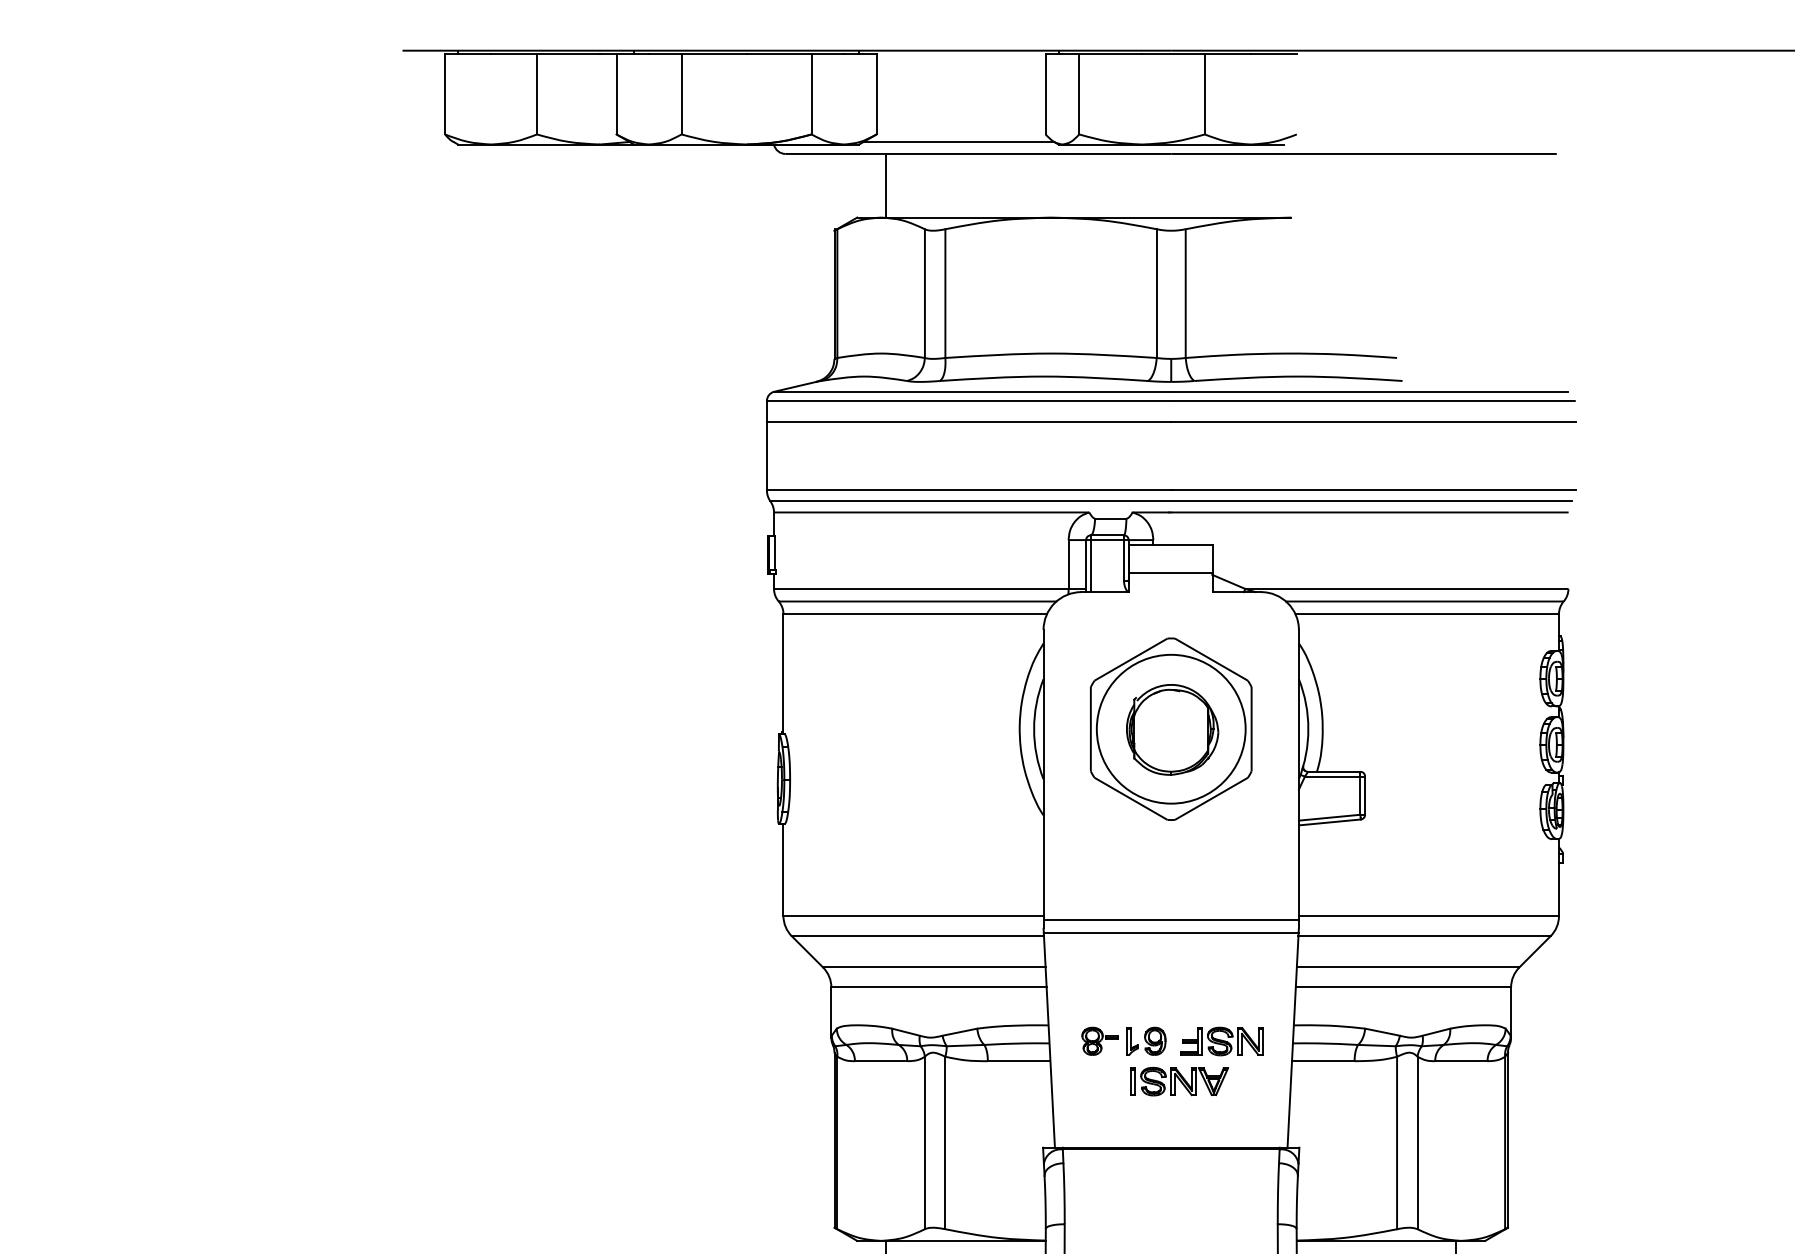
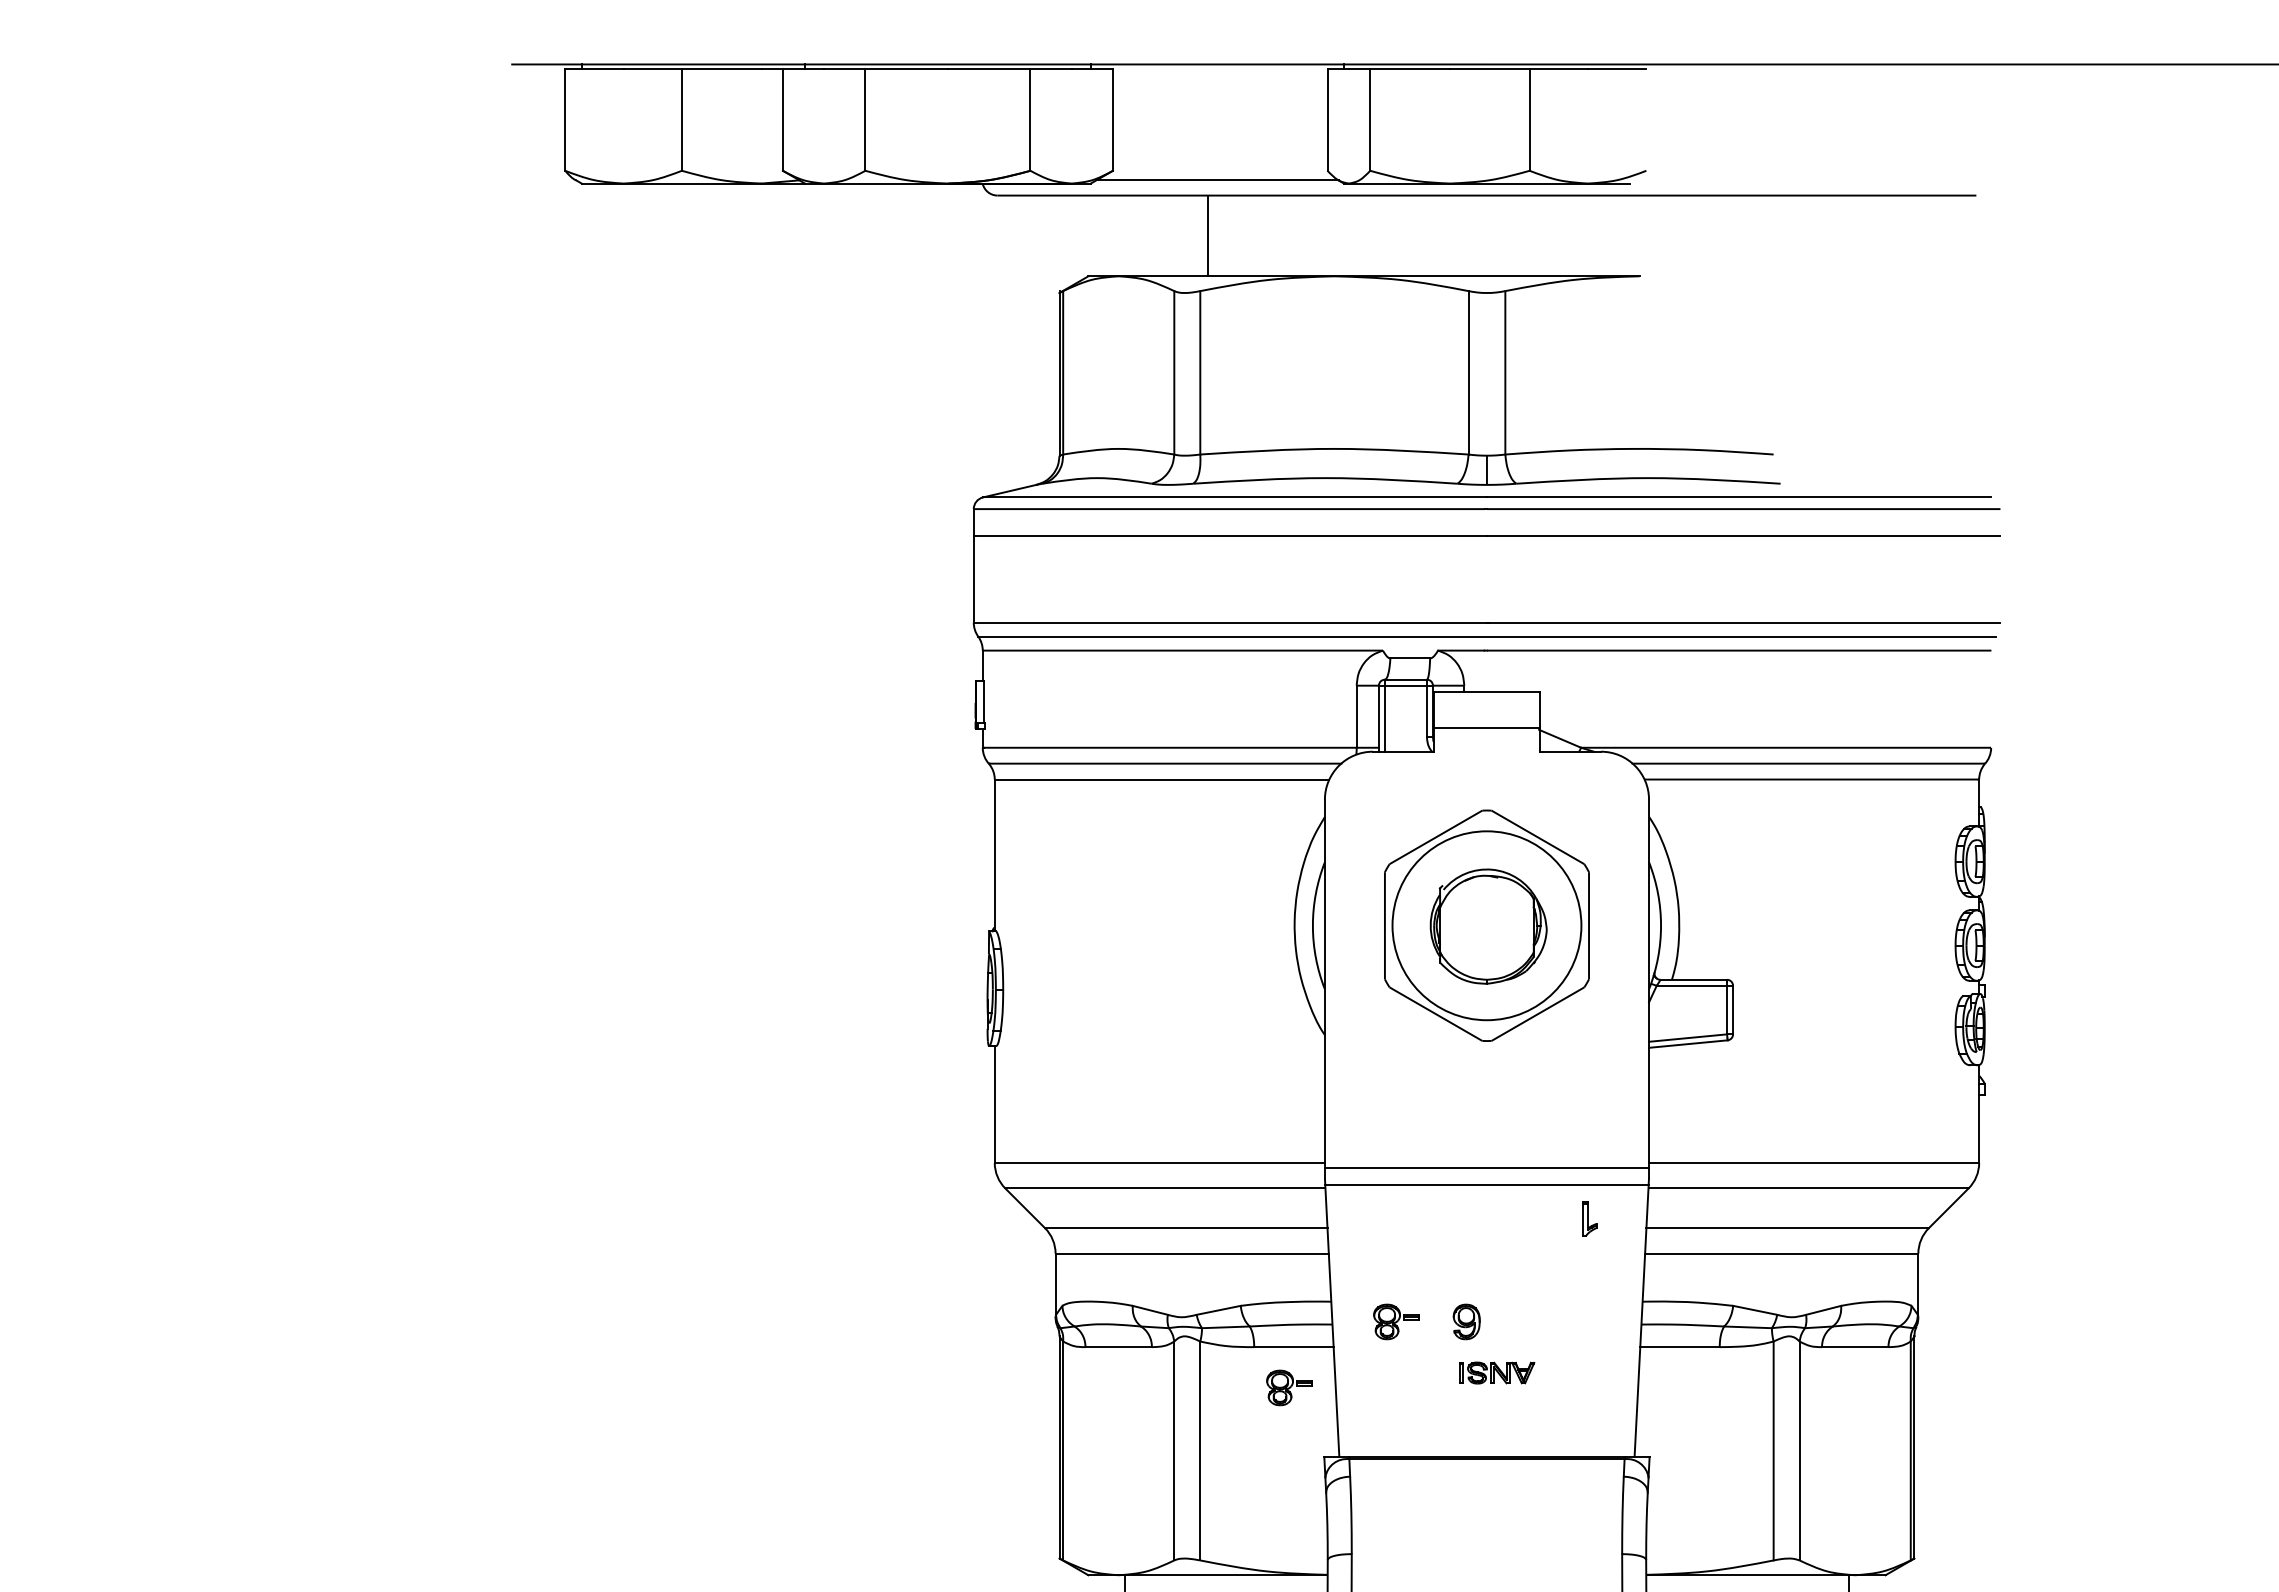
line: (886, 185) -> (1208, 235), moved
part: (1132, 1040) -> (1589, 1218), moved
part: (1221, 1040) -> (1550, 1321), removed
part: (1178, 1081) -> (1496, 1372), size x0.6
part: (1015, 1092) -> (1289, 1387), added

